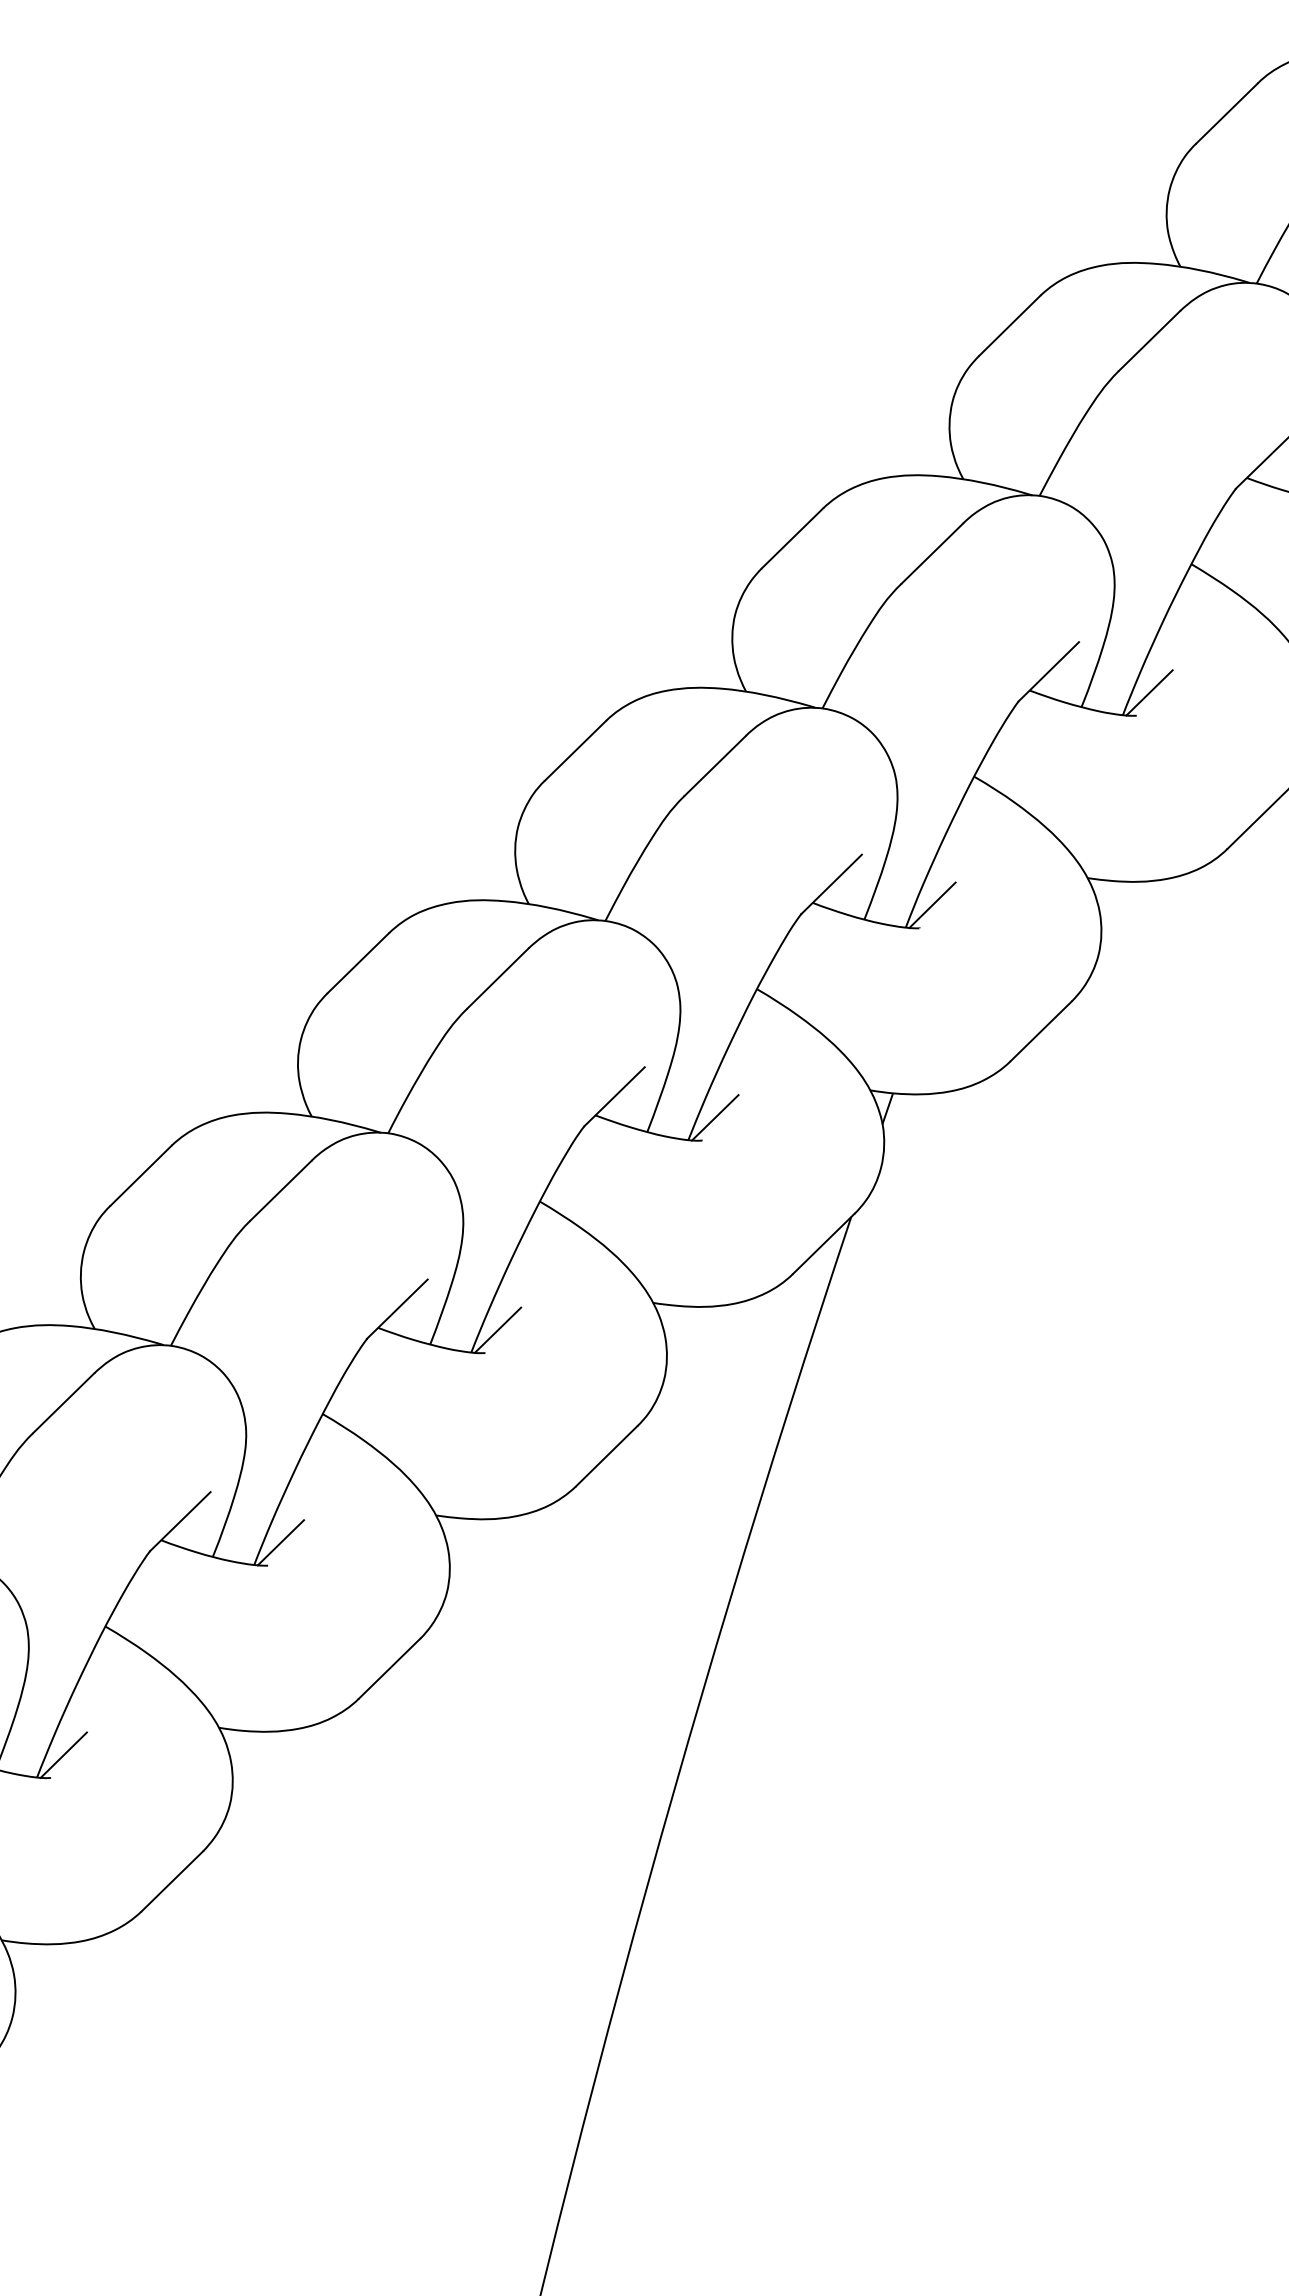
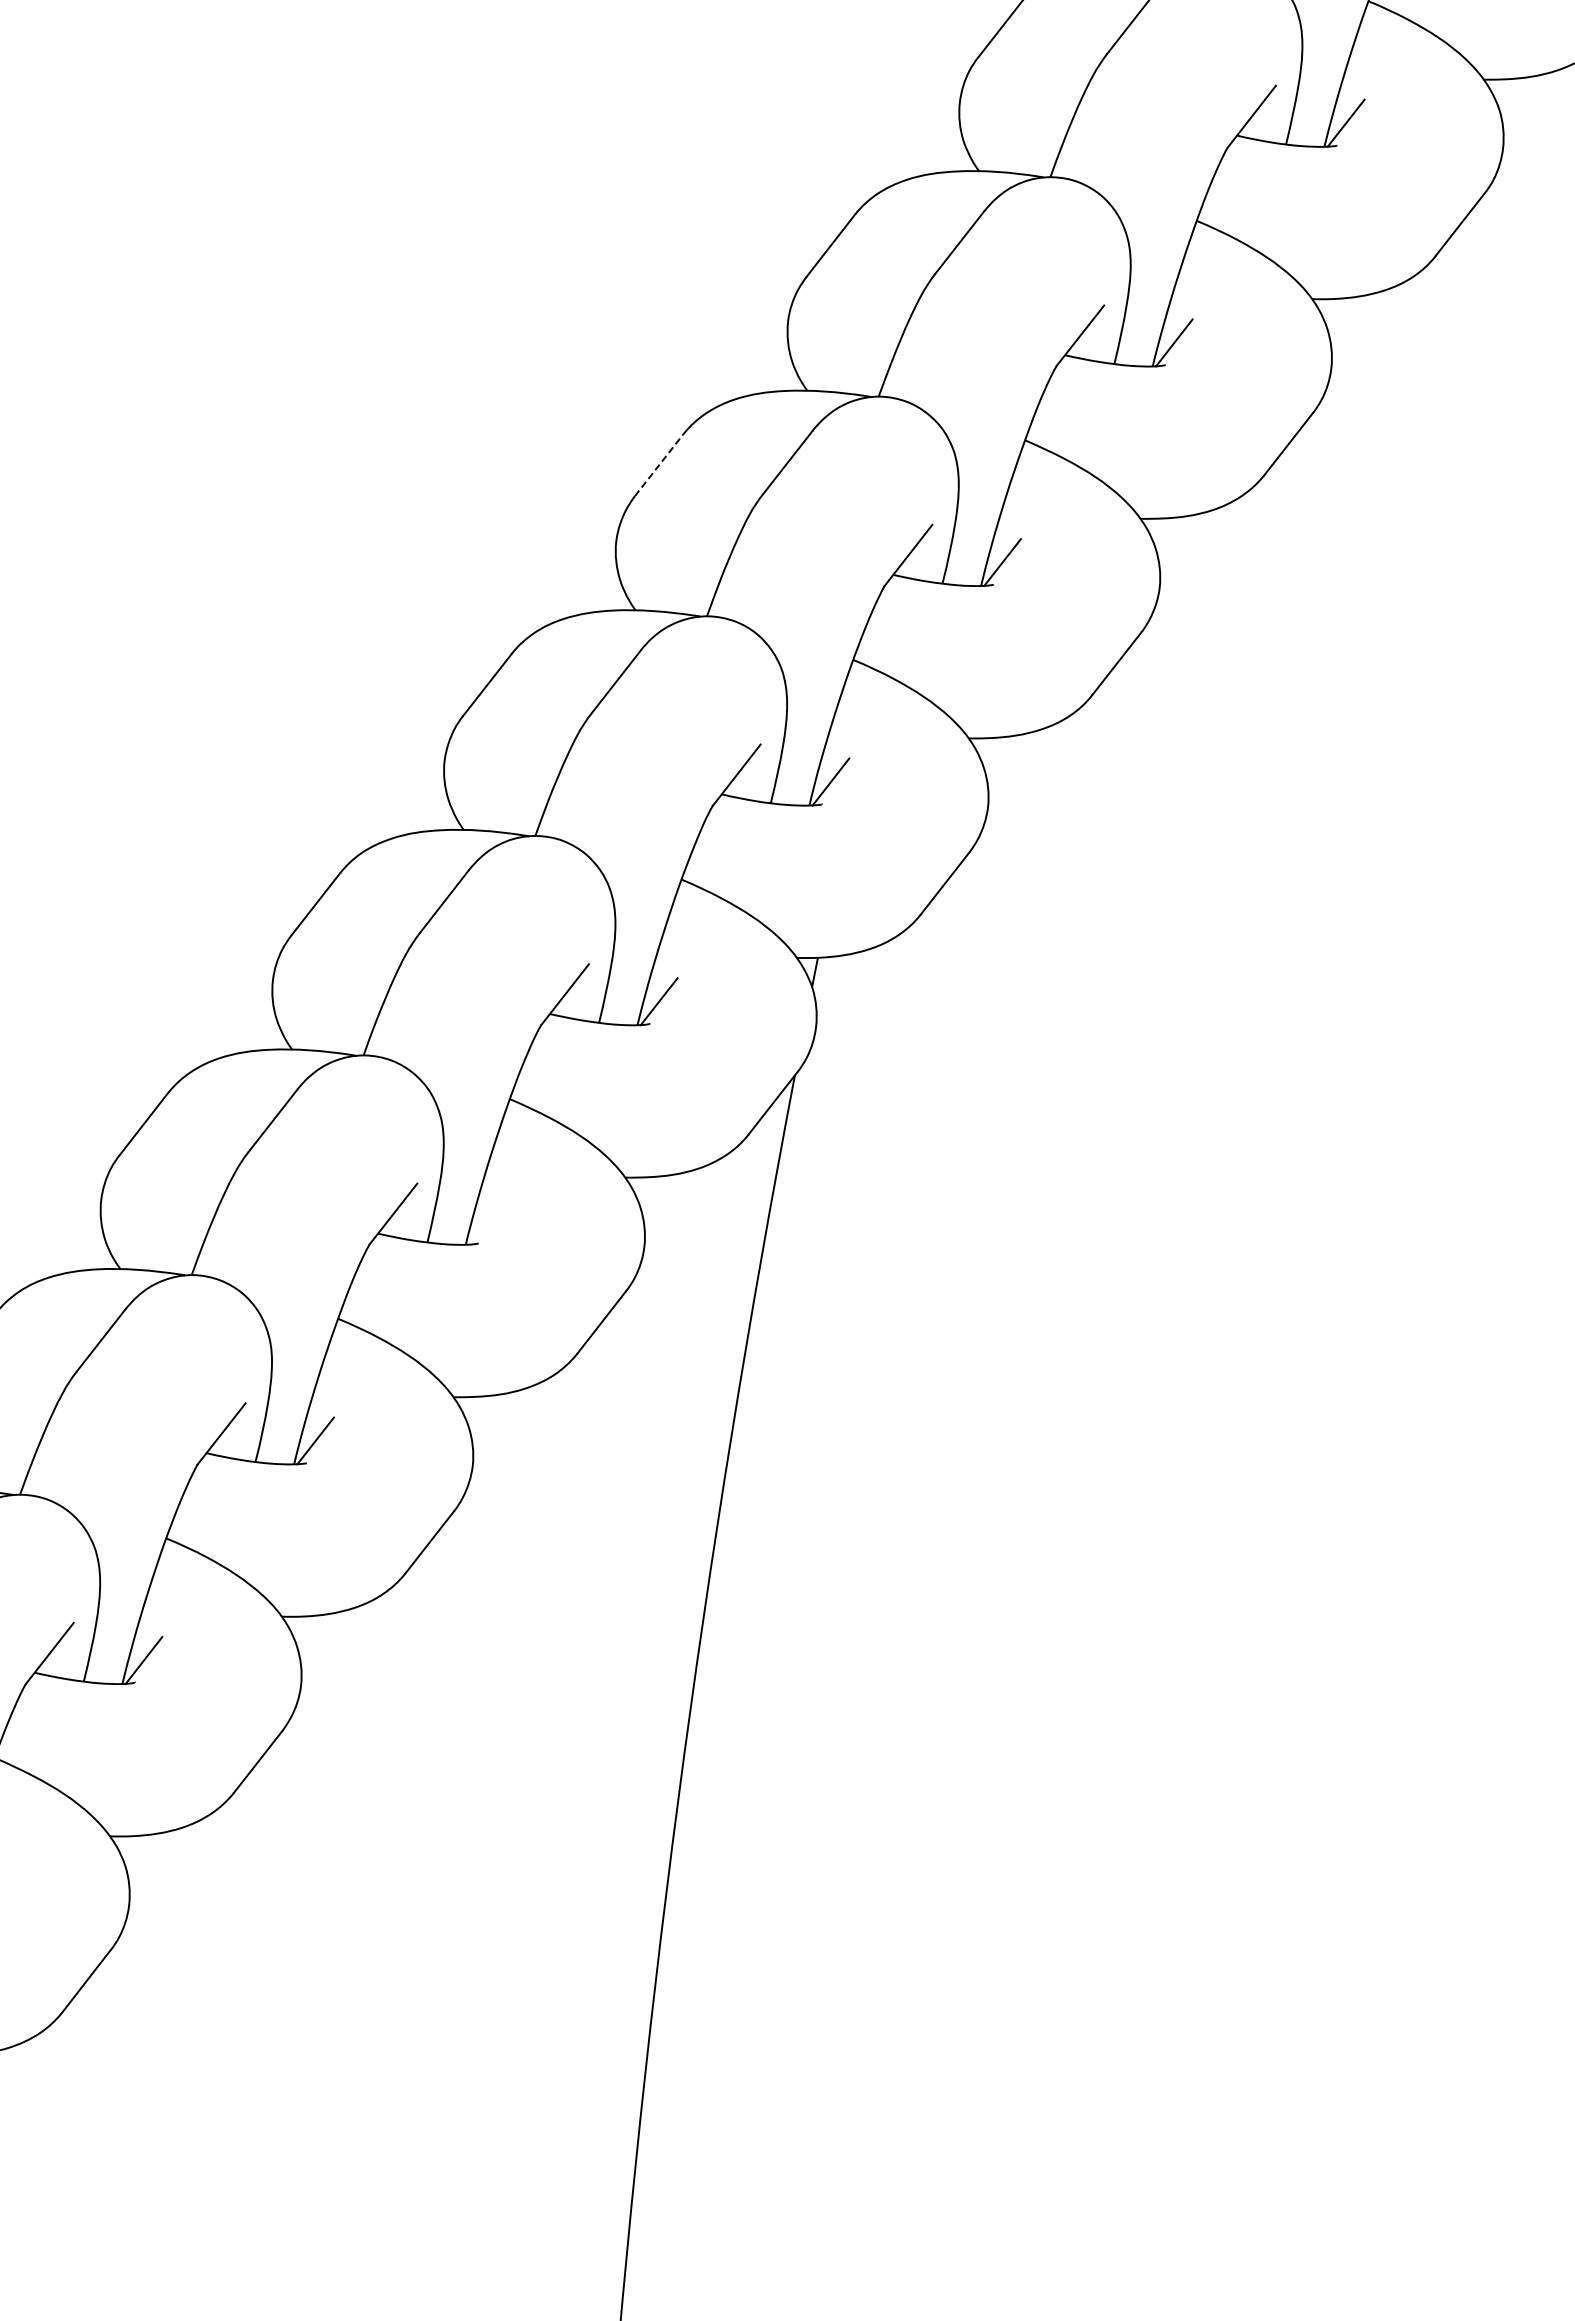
line: (793, 537) -> (659, 464), solid -> dashed
line: (498, 1329) -> (487, 1220), removed

